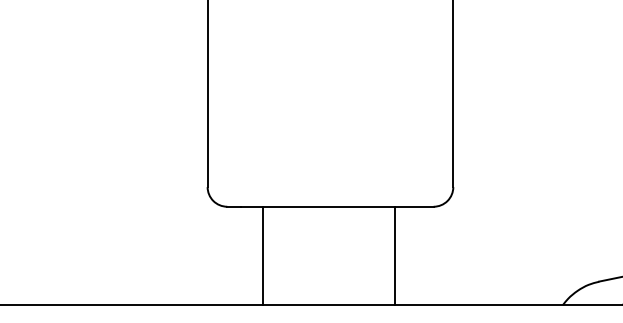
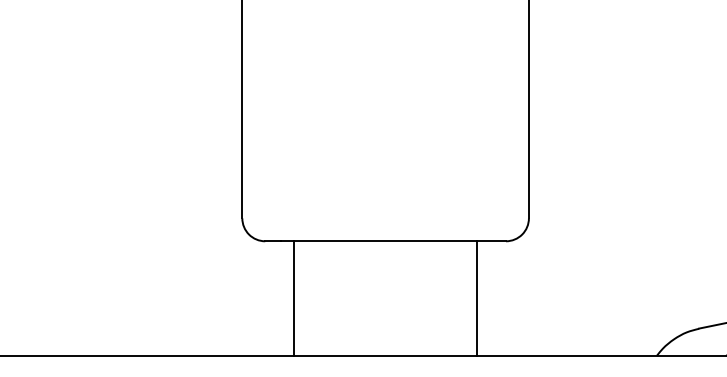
line: (262, 255) -> (293, 298), moved
line: (395, 255) -> (477, 298), moved

